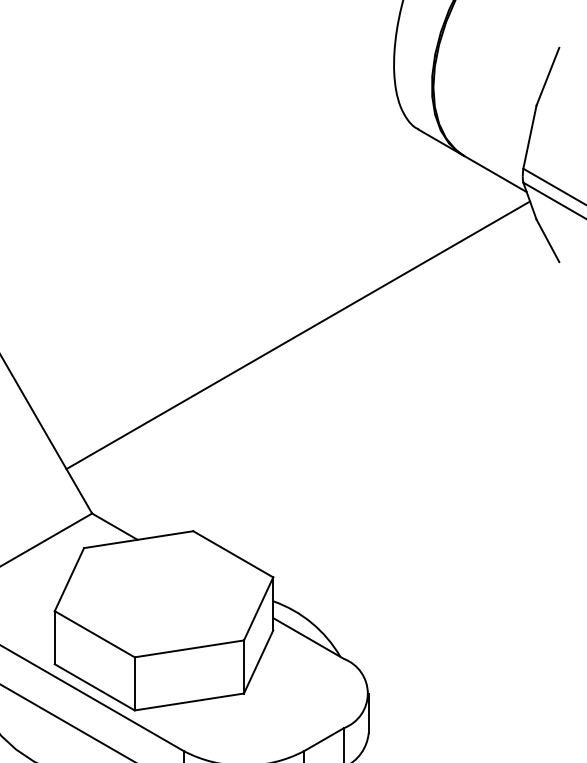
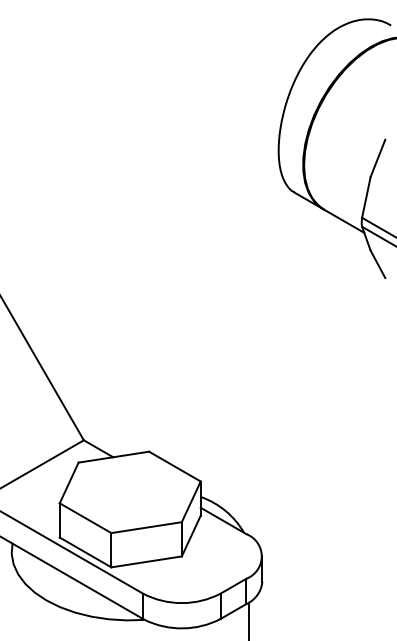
line: (297, 334) -> (216, 324), removed

